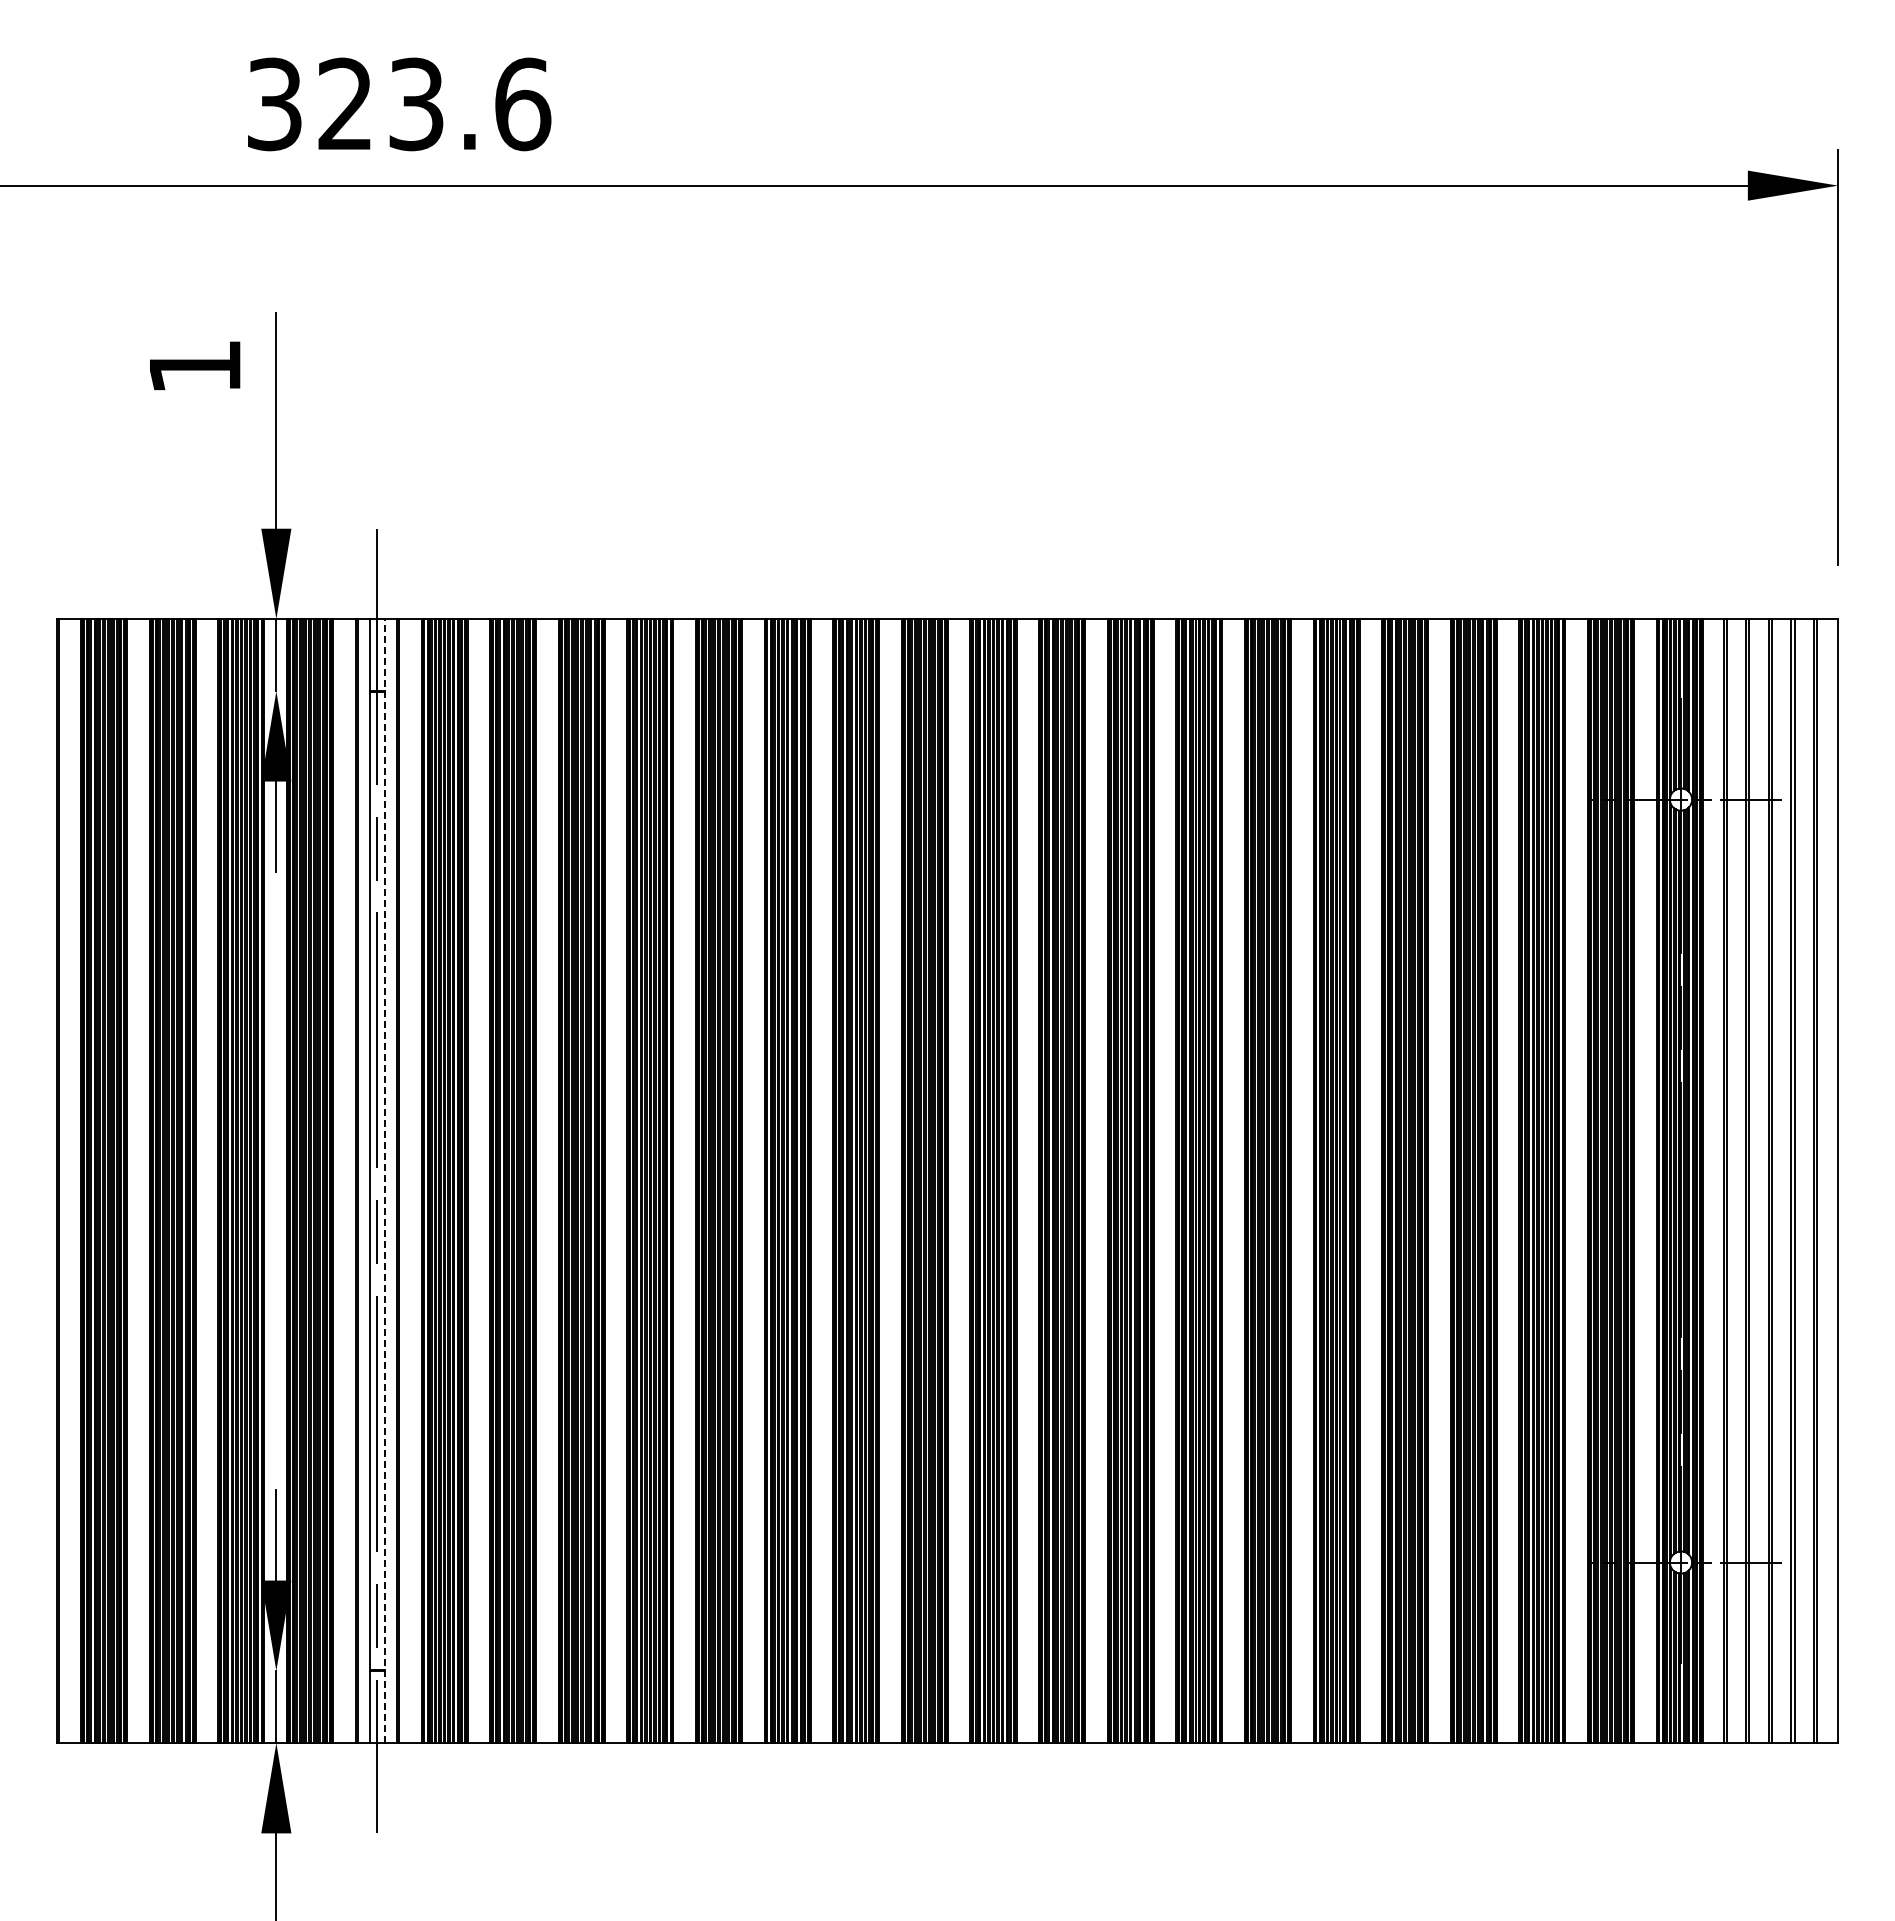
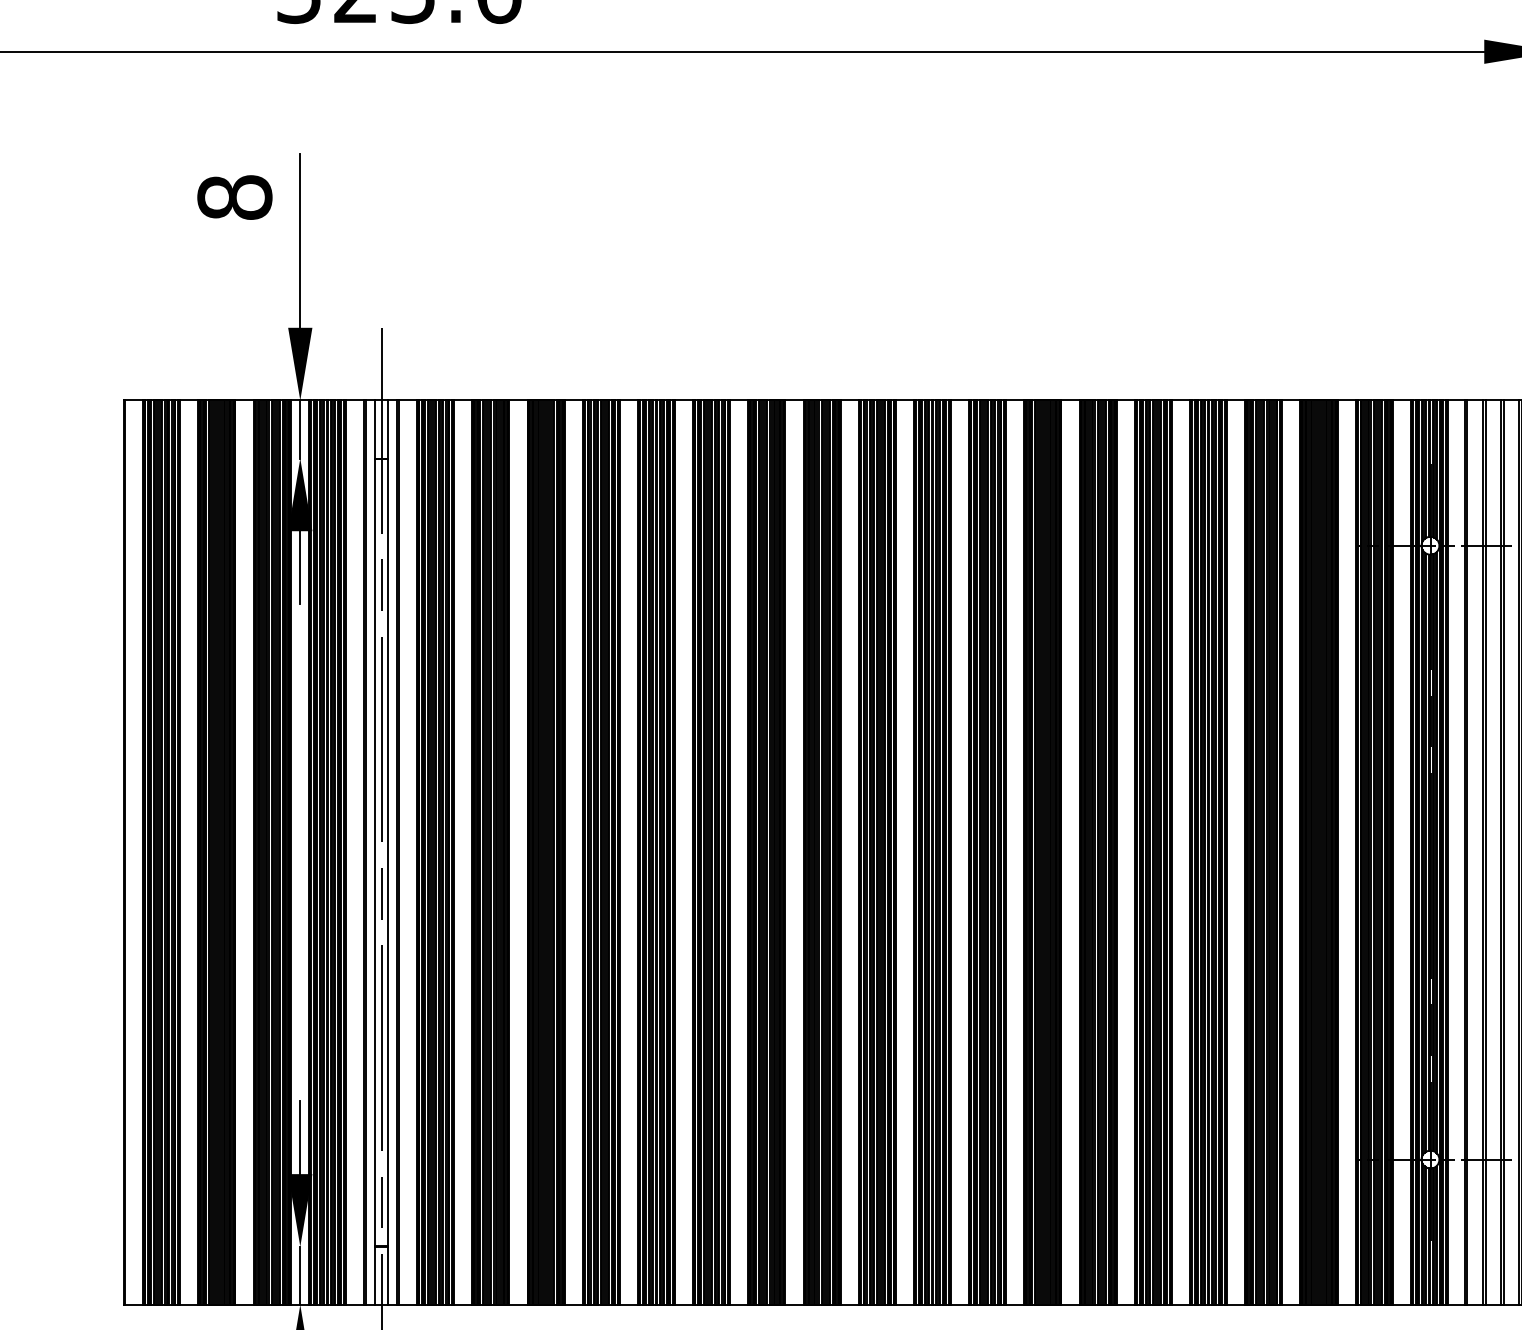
text: (194, 366) -> (234, 197), 1 -> 8
line: (384, 1180) -> (387, 852), dashed -> solid

